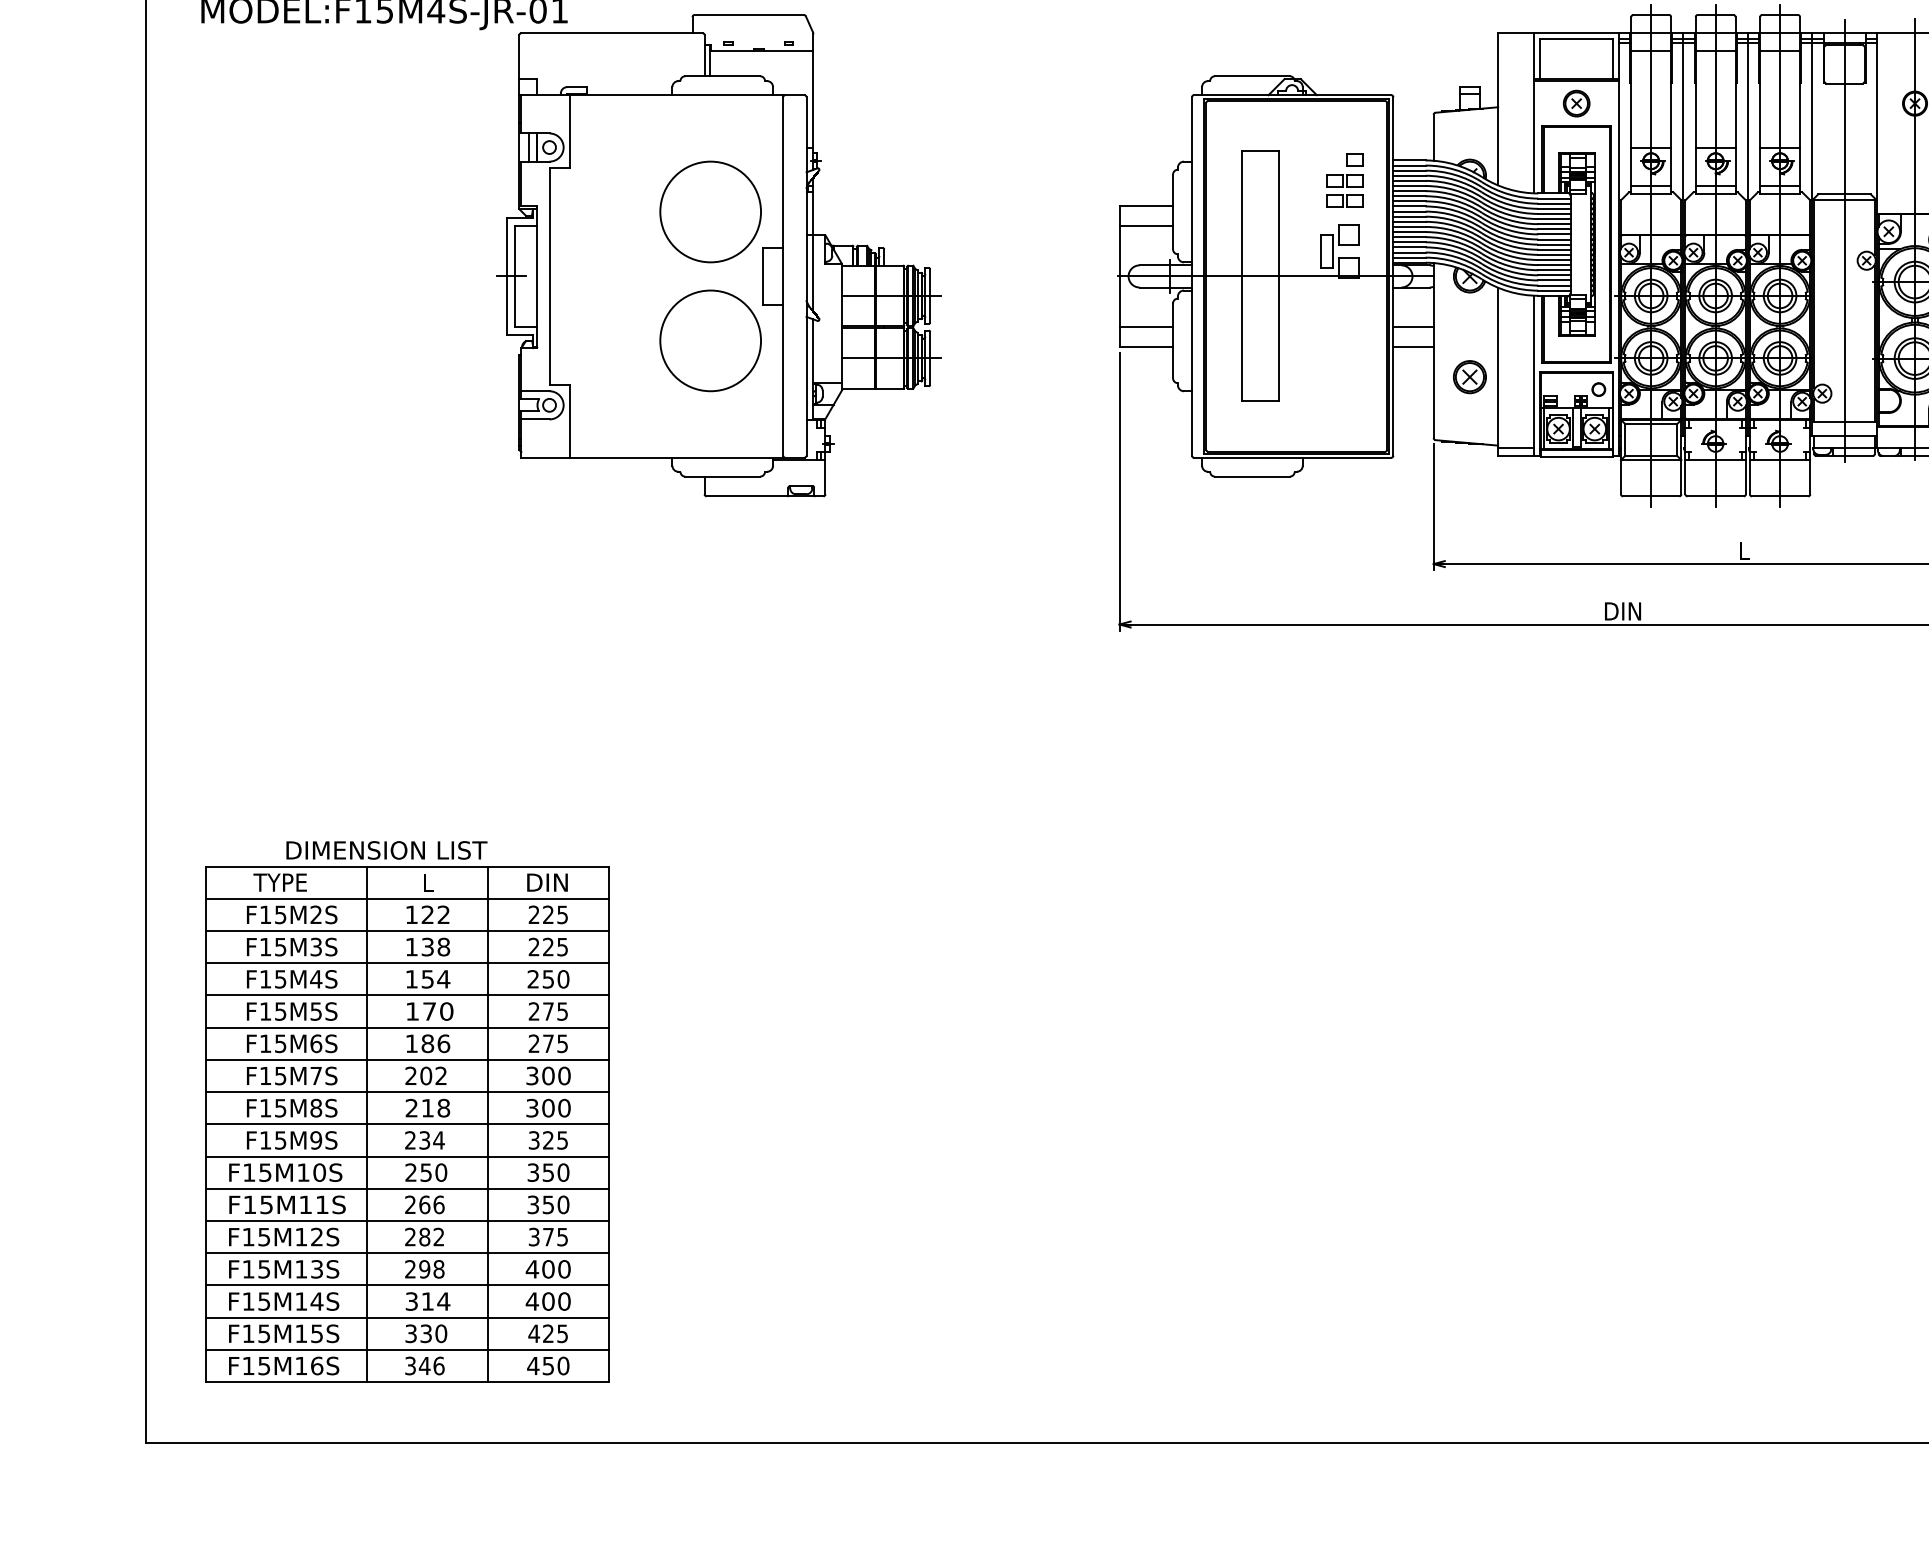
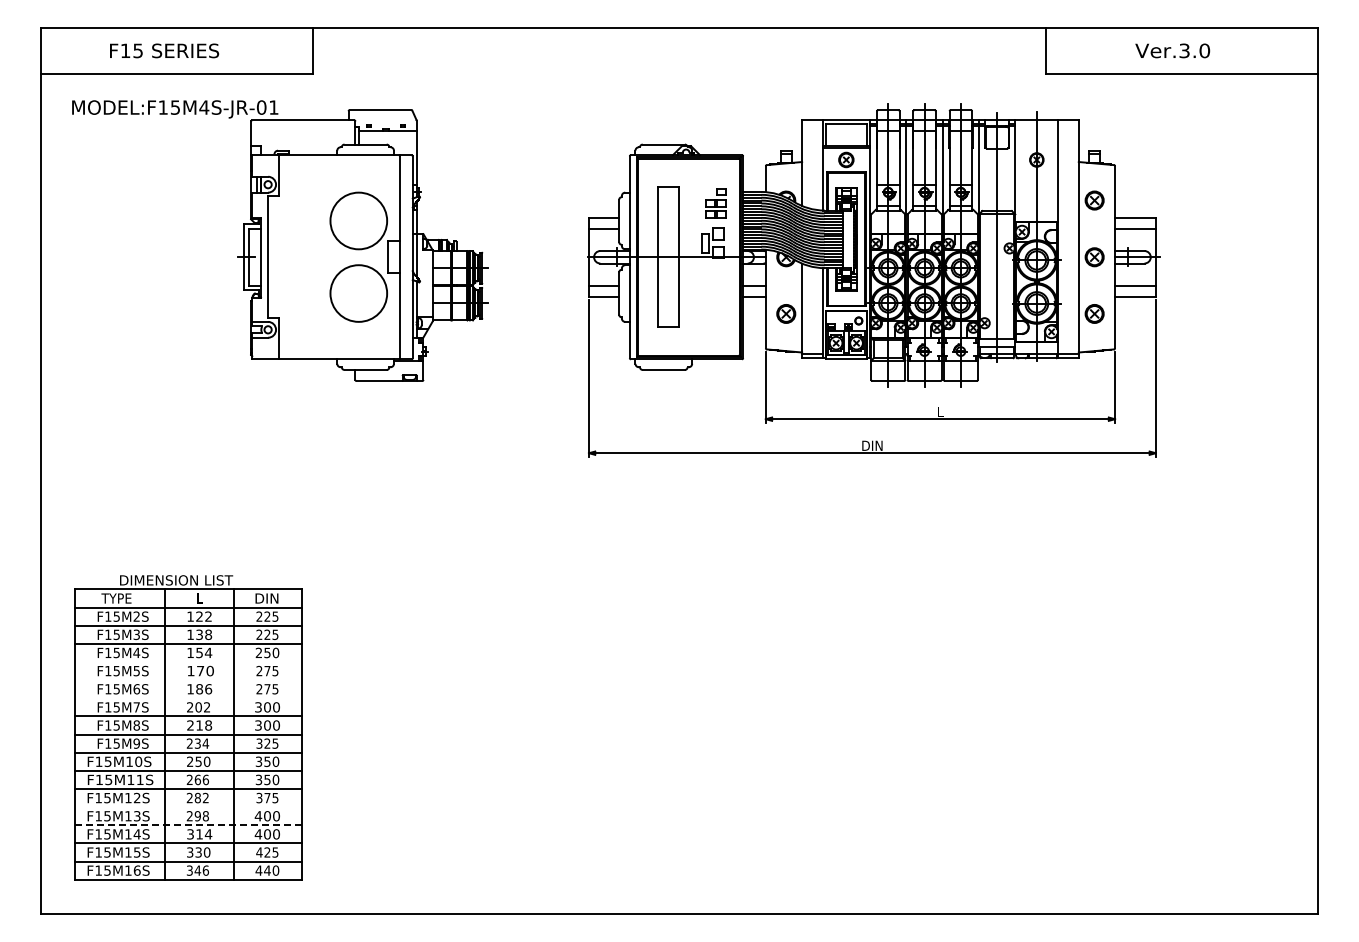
line: (406, 996) -> (187, 662), removed
line: (406, 1028) -> (187, 680), removed
line: (406, 1060) -> (187, 698), removed
line: (406, 1253) -> (187, 807), removed
line: (408, 1285) -> (188, 825), solid -> dashed
text: (548, 1365) -> (267, 870), 450 -> 440

